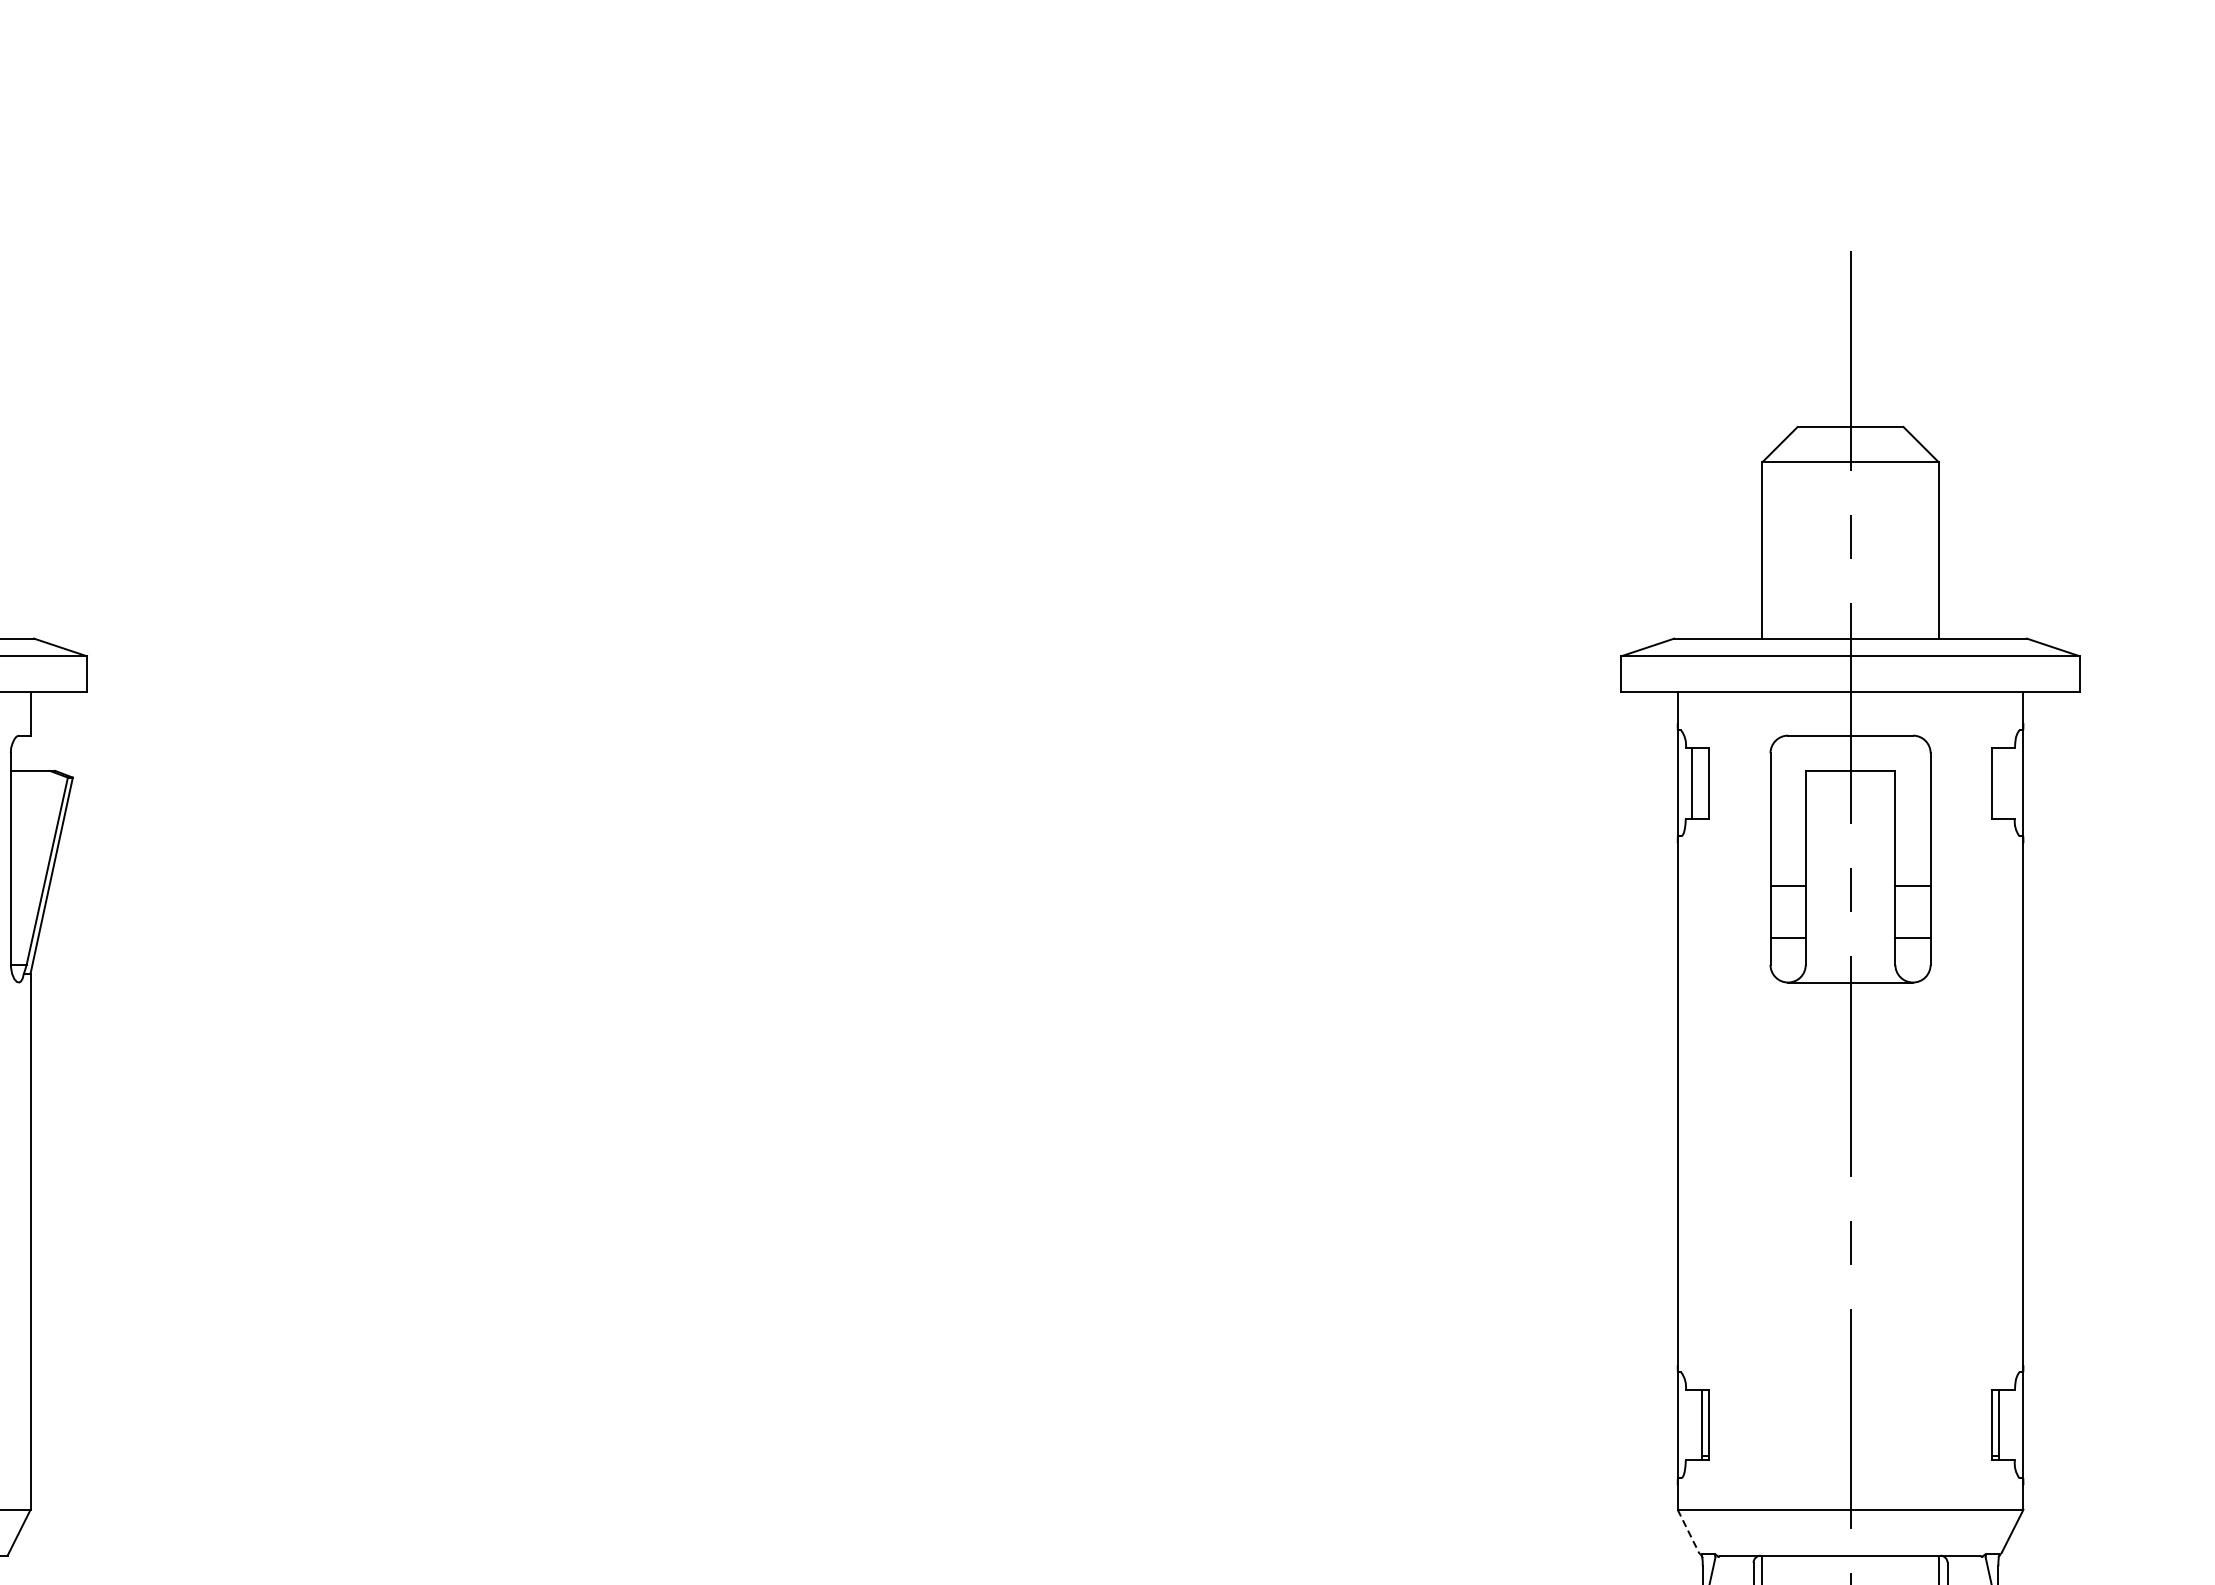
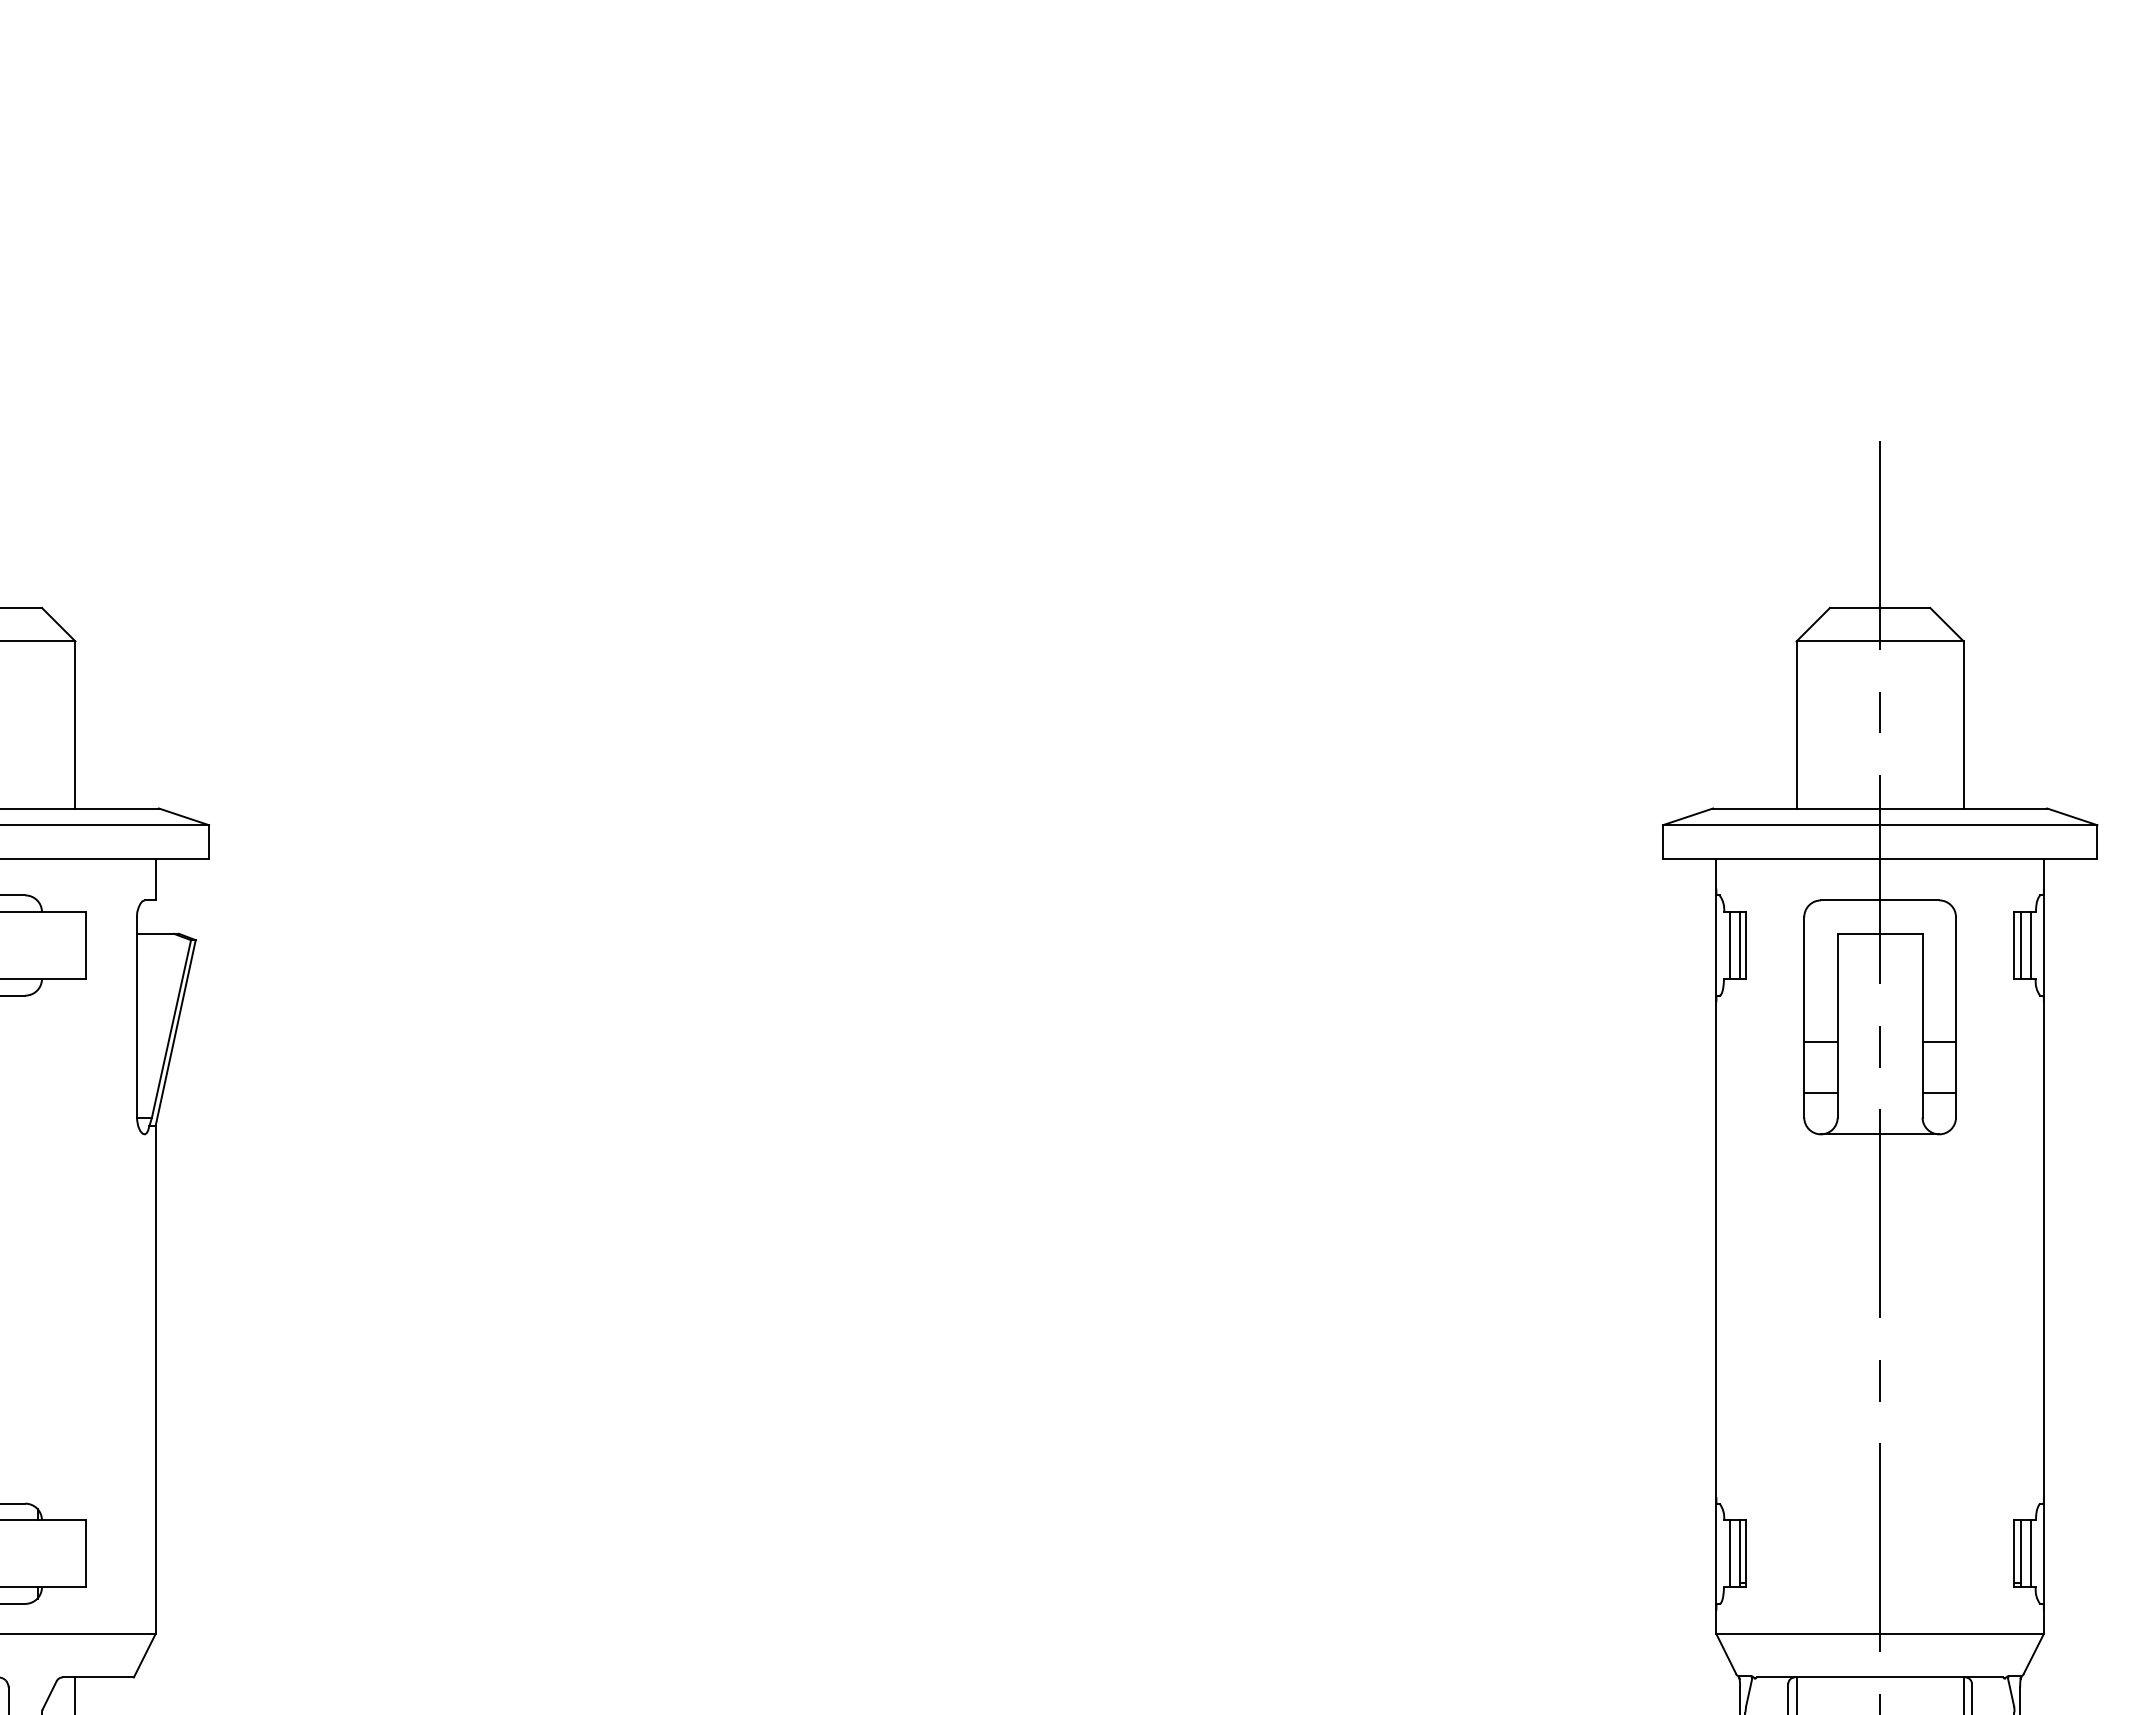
line: (1702, 783) -> (1739, 945), added
line: (1998, 783) -> (2020, 945), added
line: (2009, 783) -> (2030, 945), added
line: (1691, 1424) -> (1729, 1553), added
line: (2009, 1424) -> (2030, 1553), added
line: (1688, 1531) -> (1726, 1654), dashed -> solid

